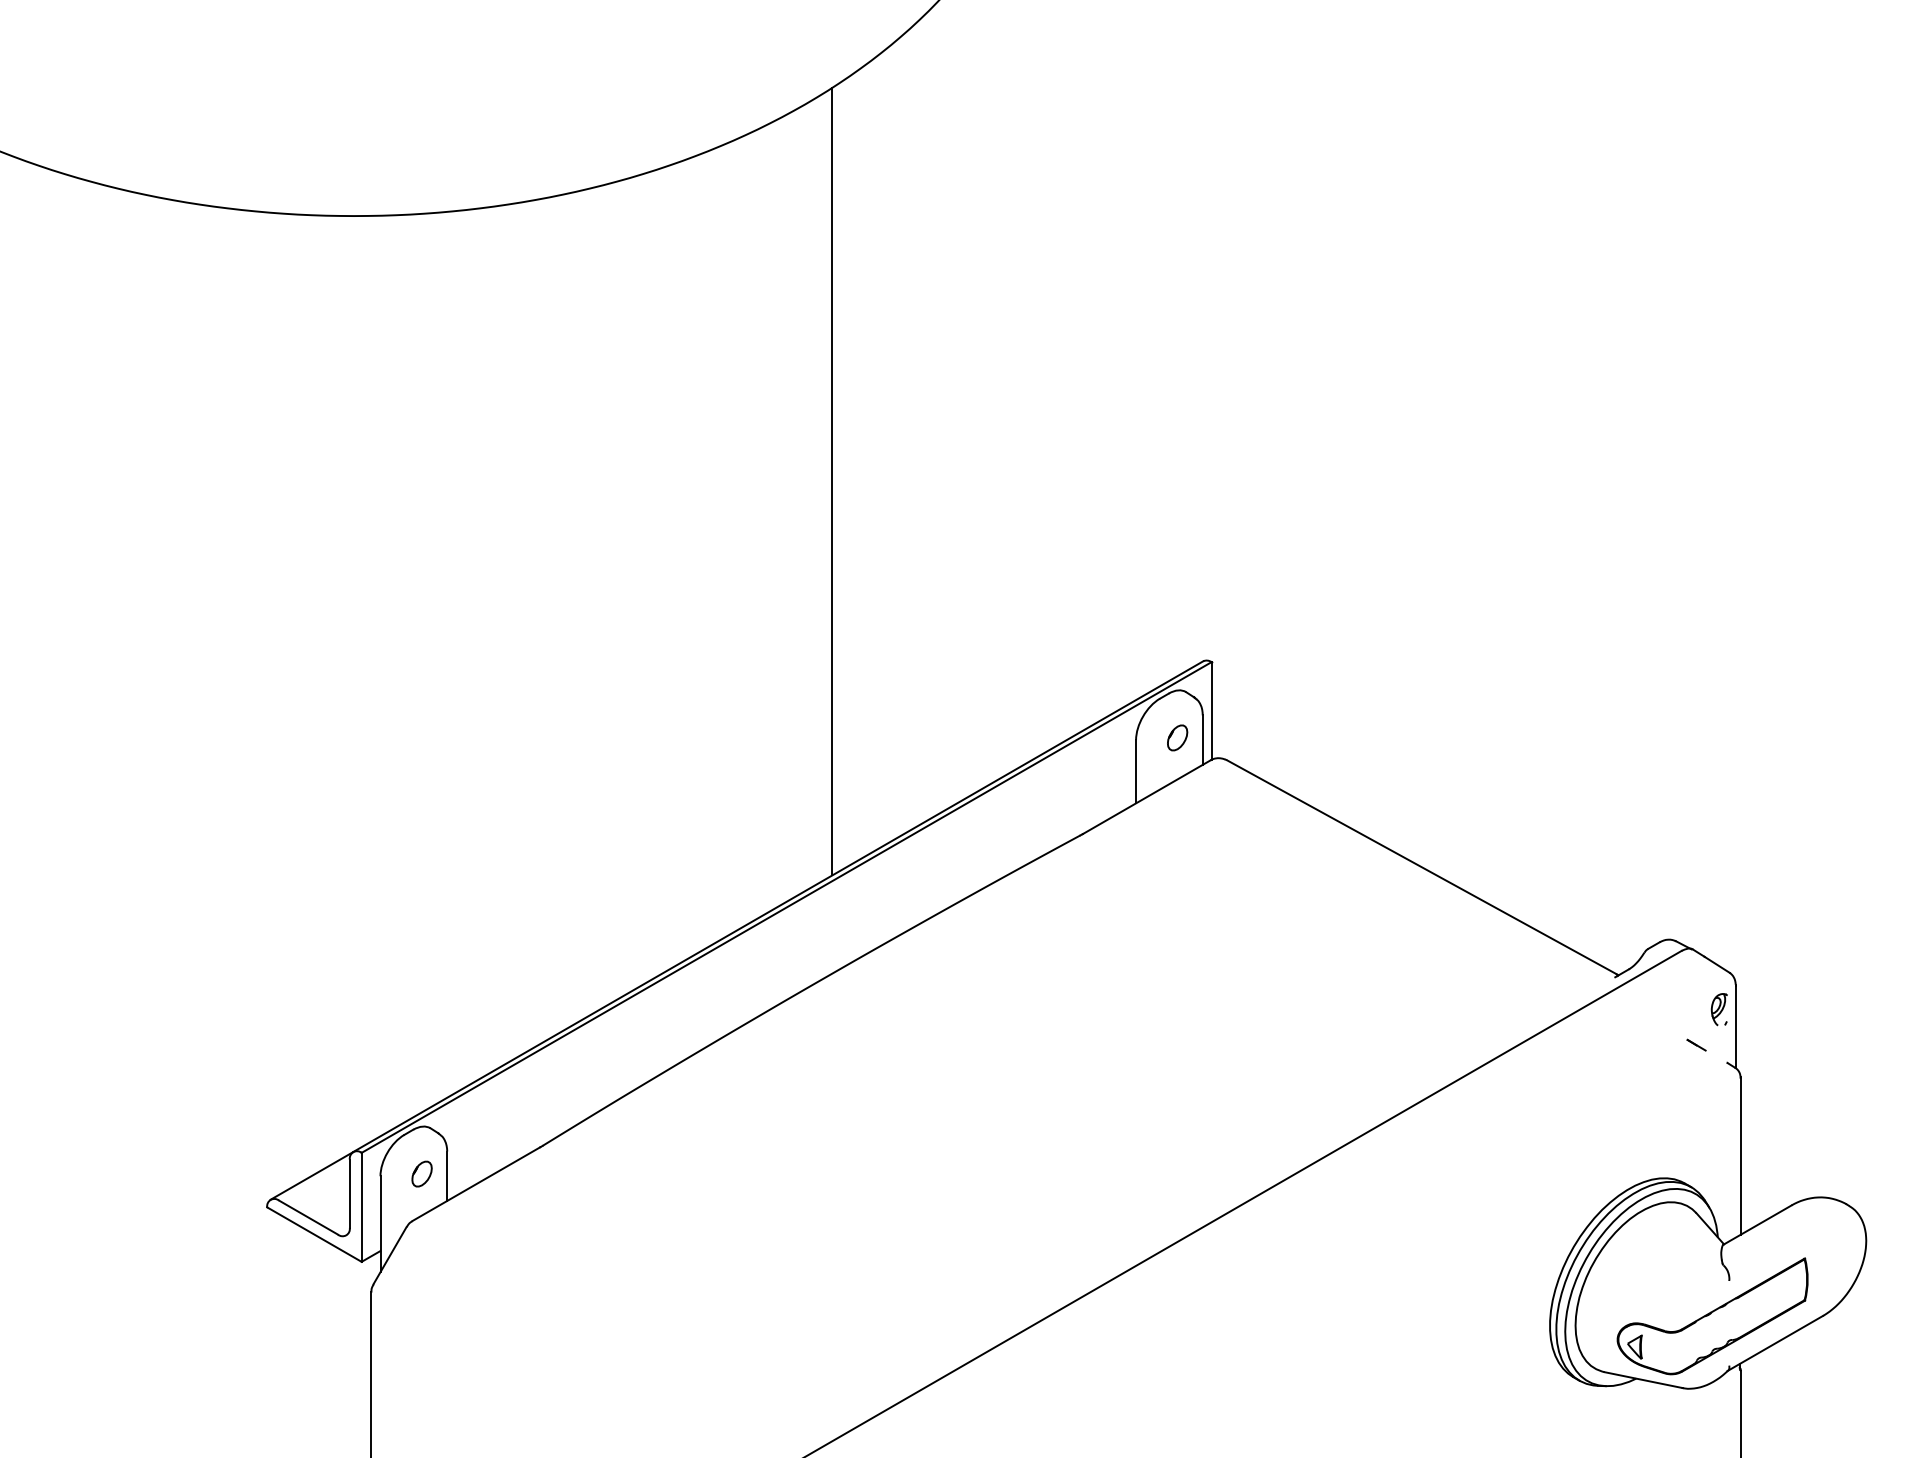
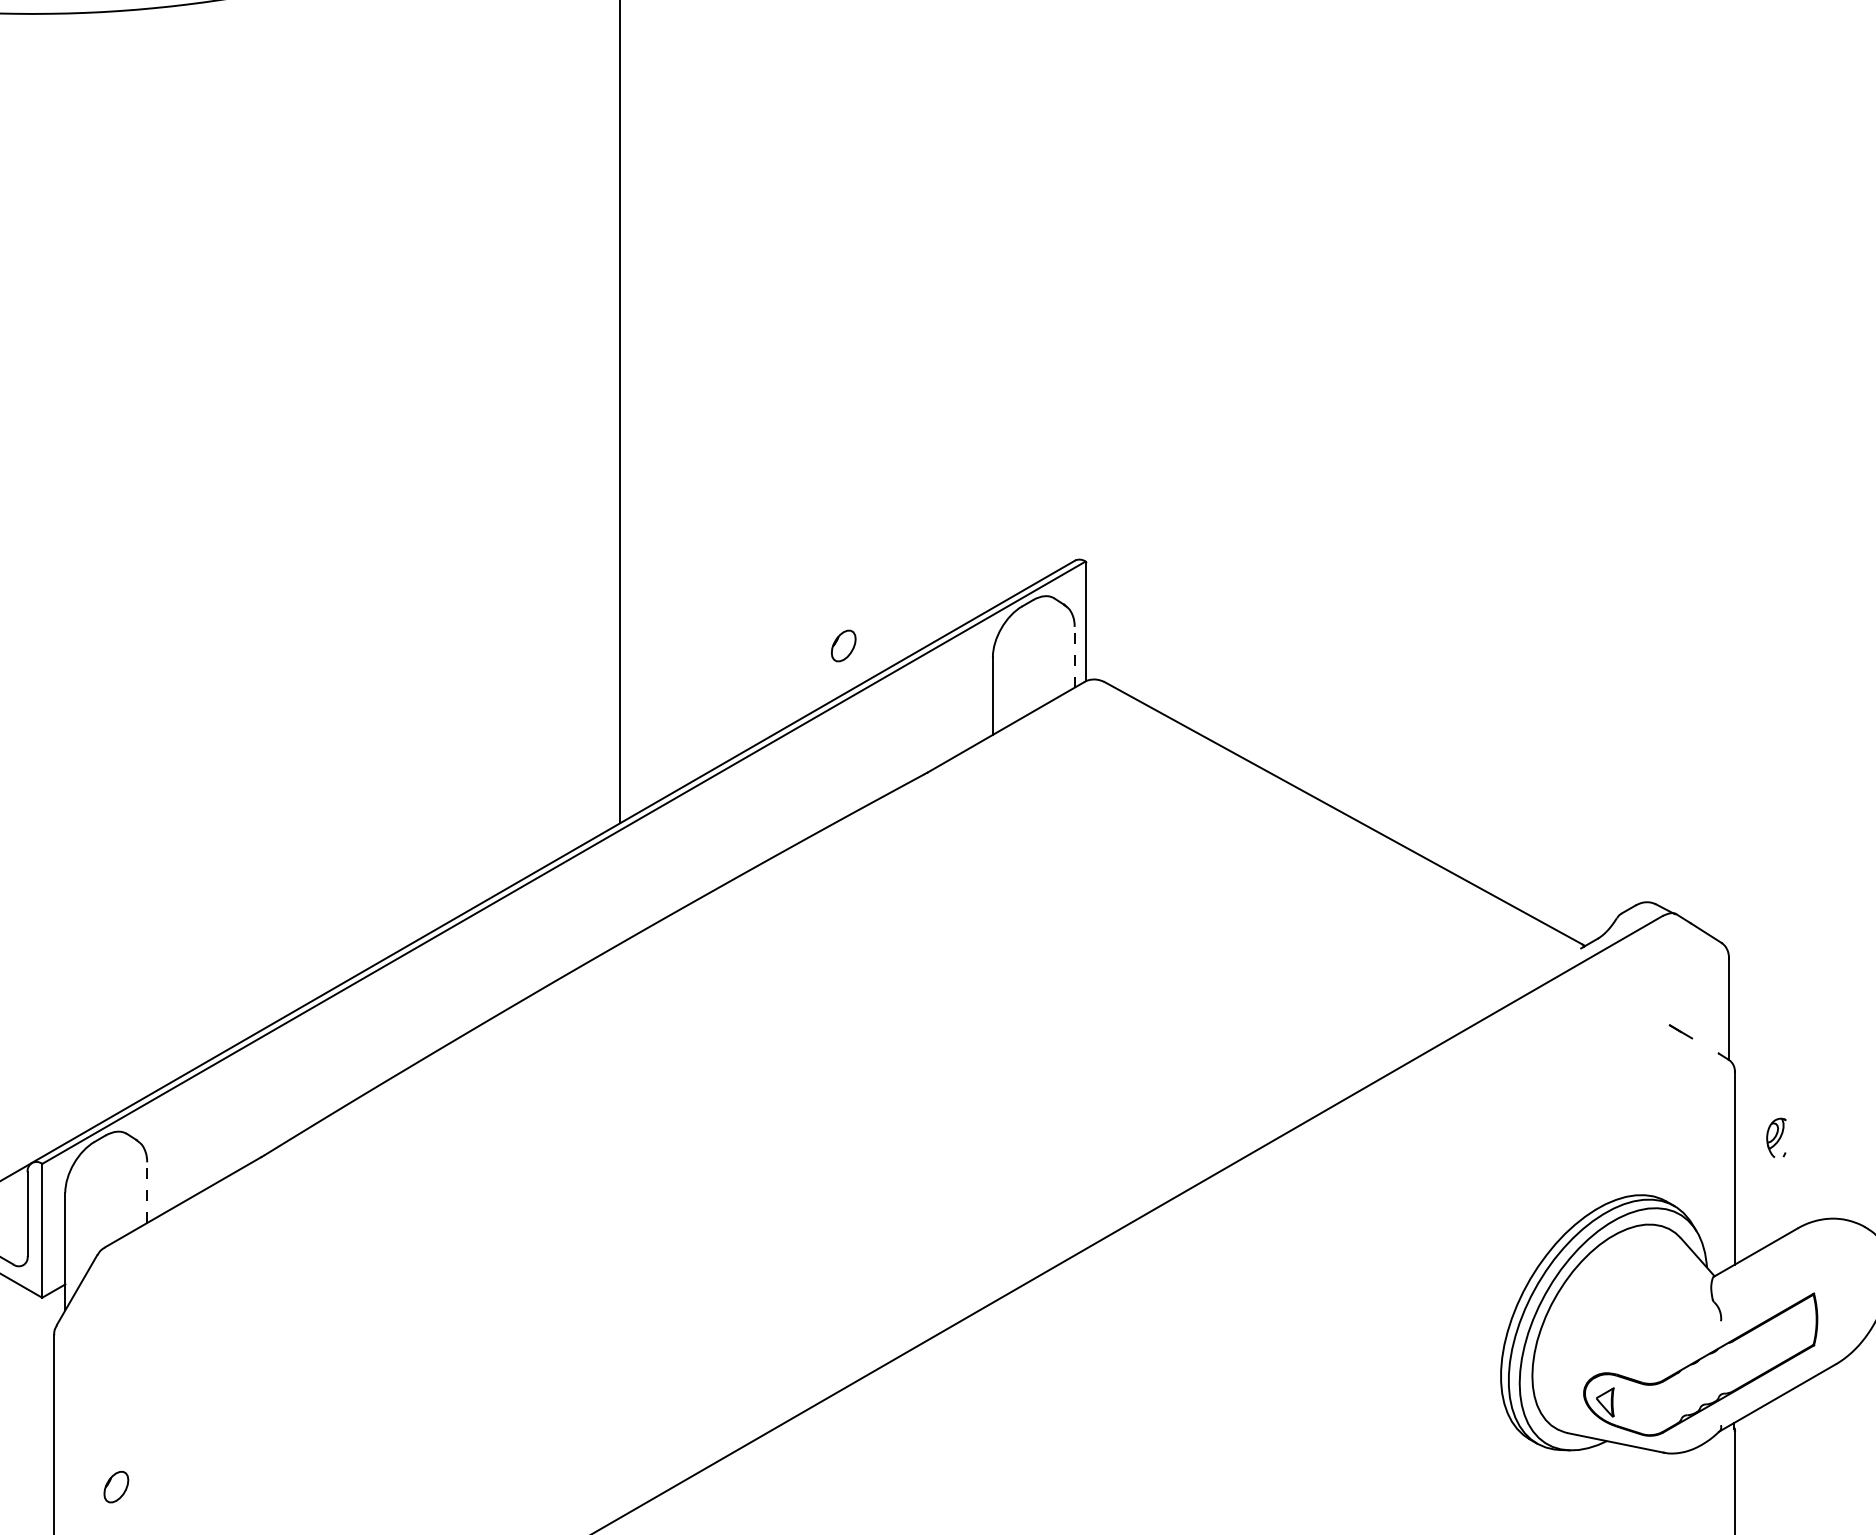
part: (1177, 737) -> (843, 645), moved
line: (1202, 740) -> (1074, 657), solid -> dashed
part: (1718, 1009) -> (1775, 1137), moved
part: (421, 1173) -> (115, 1486), moved
line: (447, 1176) -> (147, 1192), solid -> dashed

